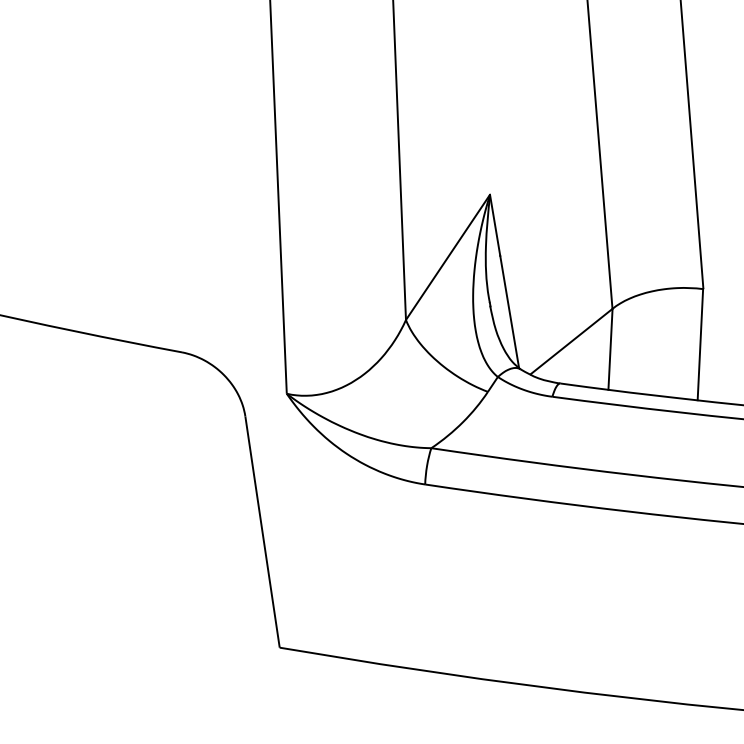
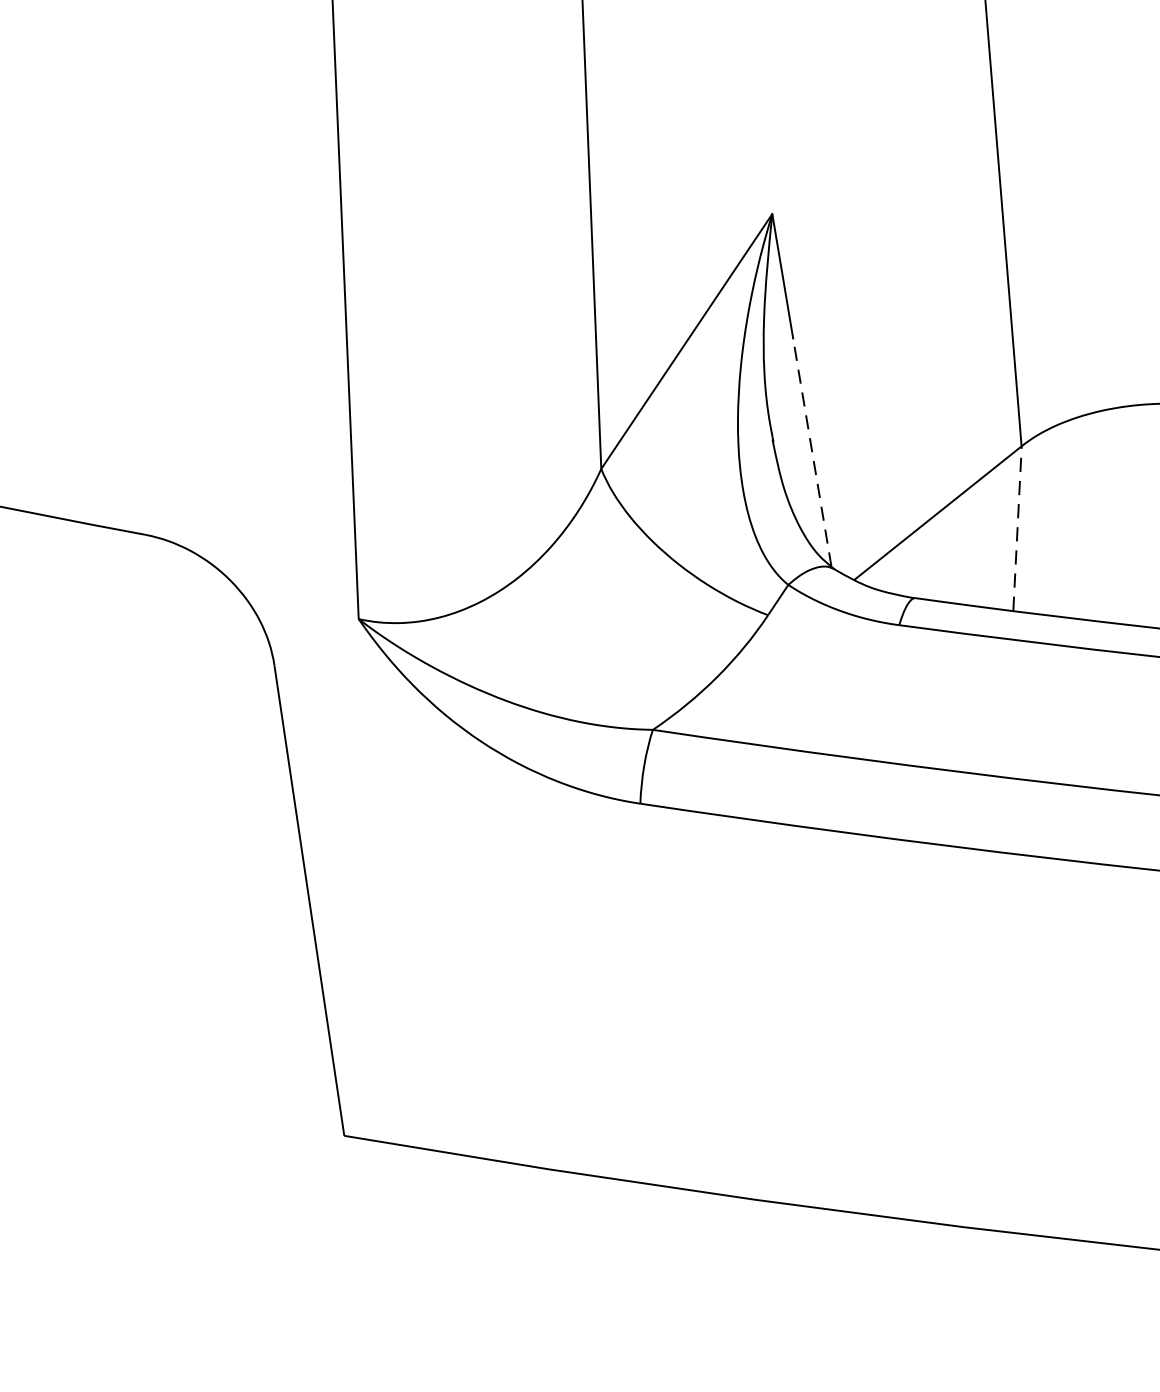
line: (509, 311) -> (811, 451), solid -> dashed
line: (610, 348) -> (1017, 526), solid -> dashed

